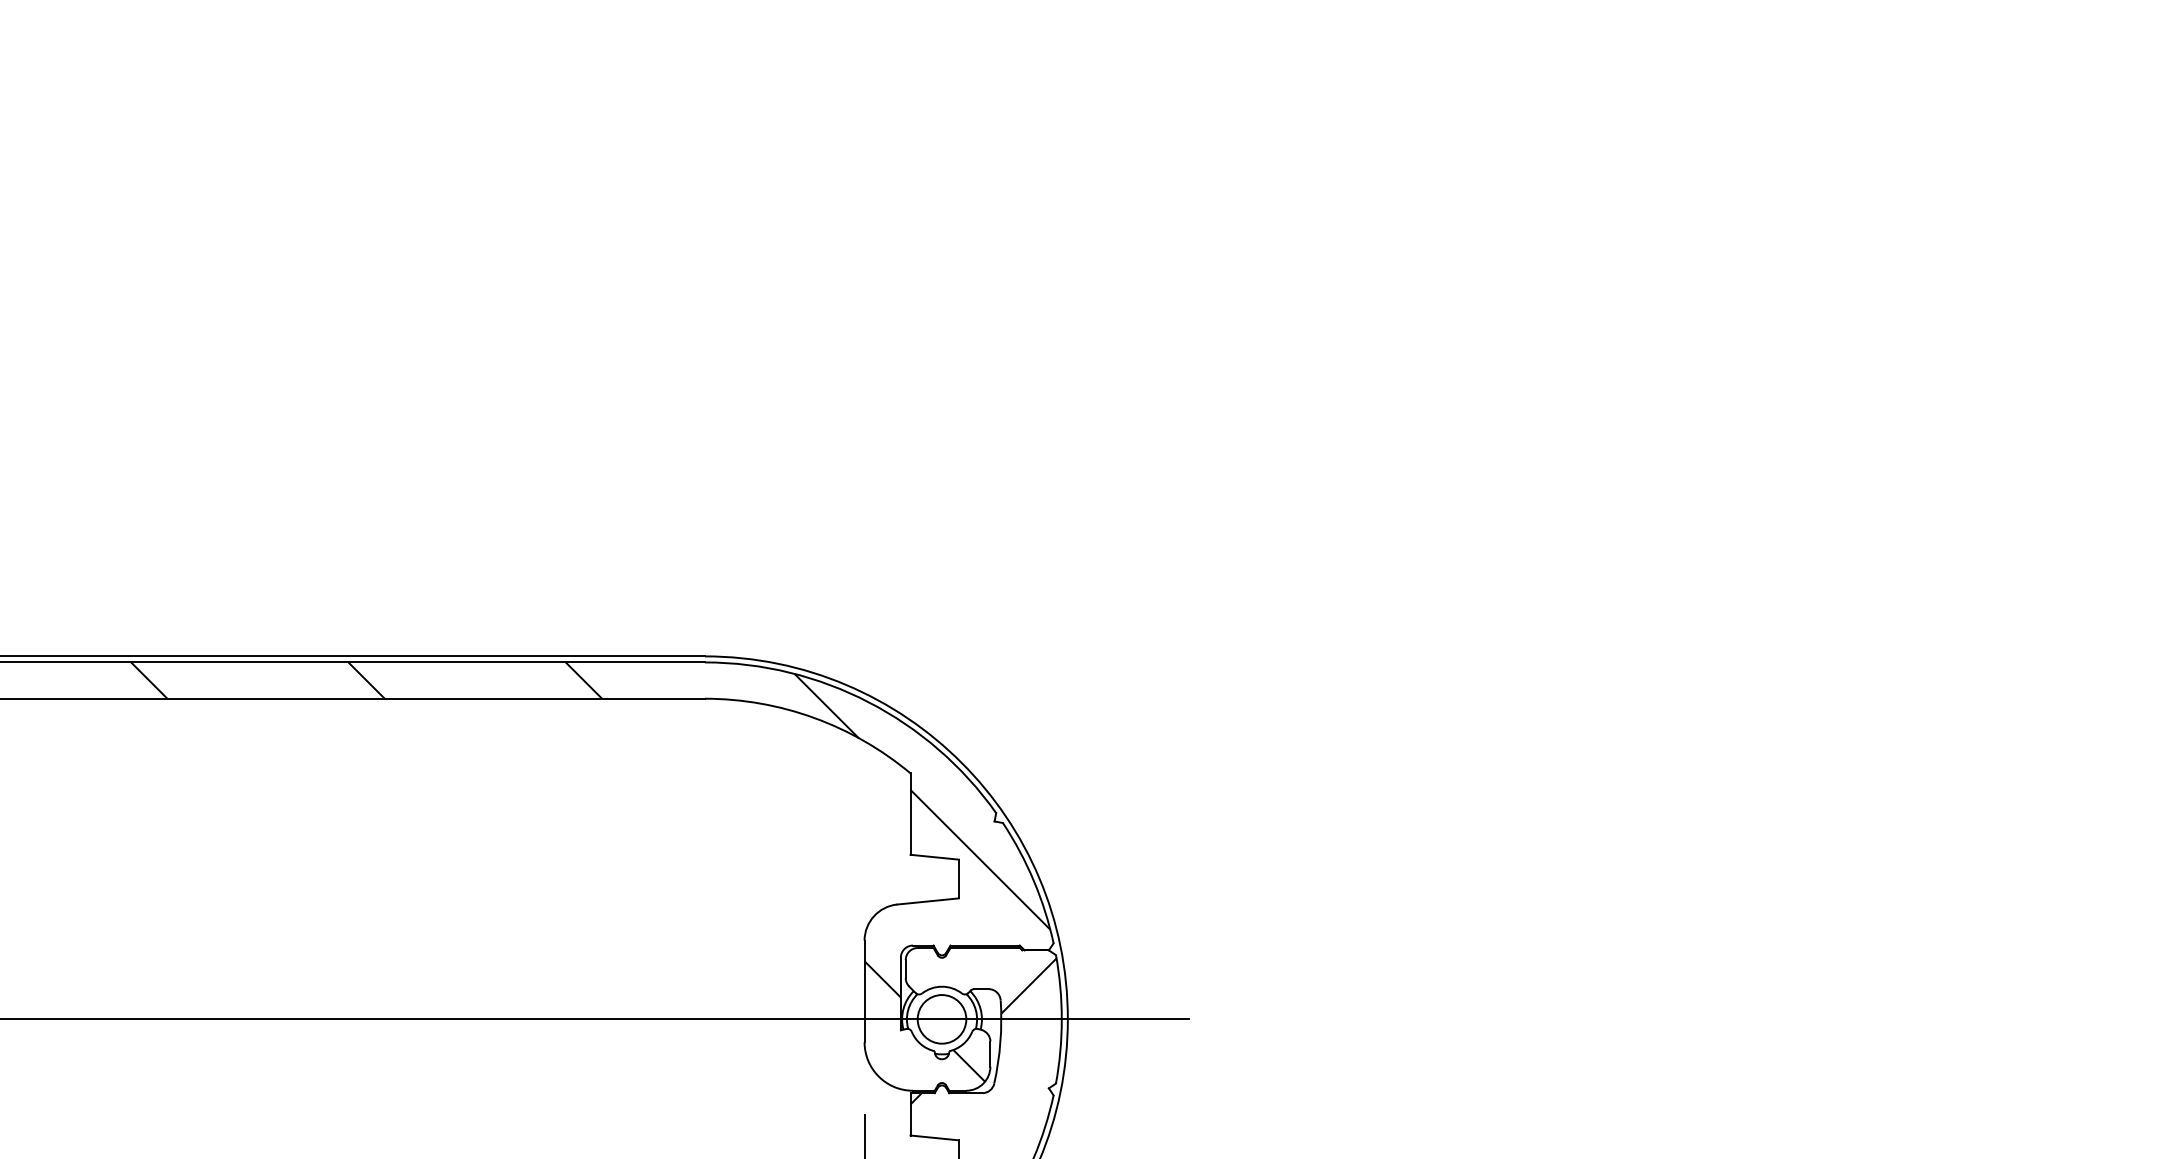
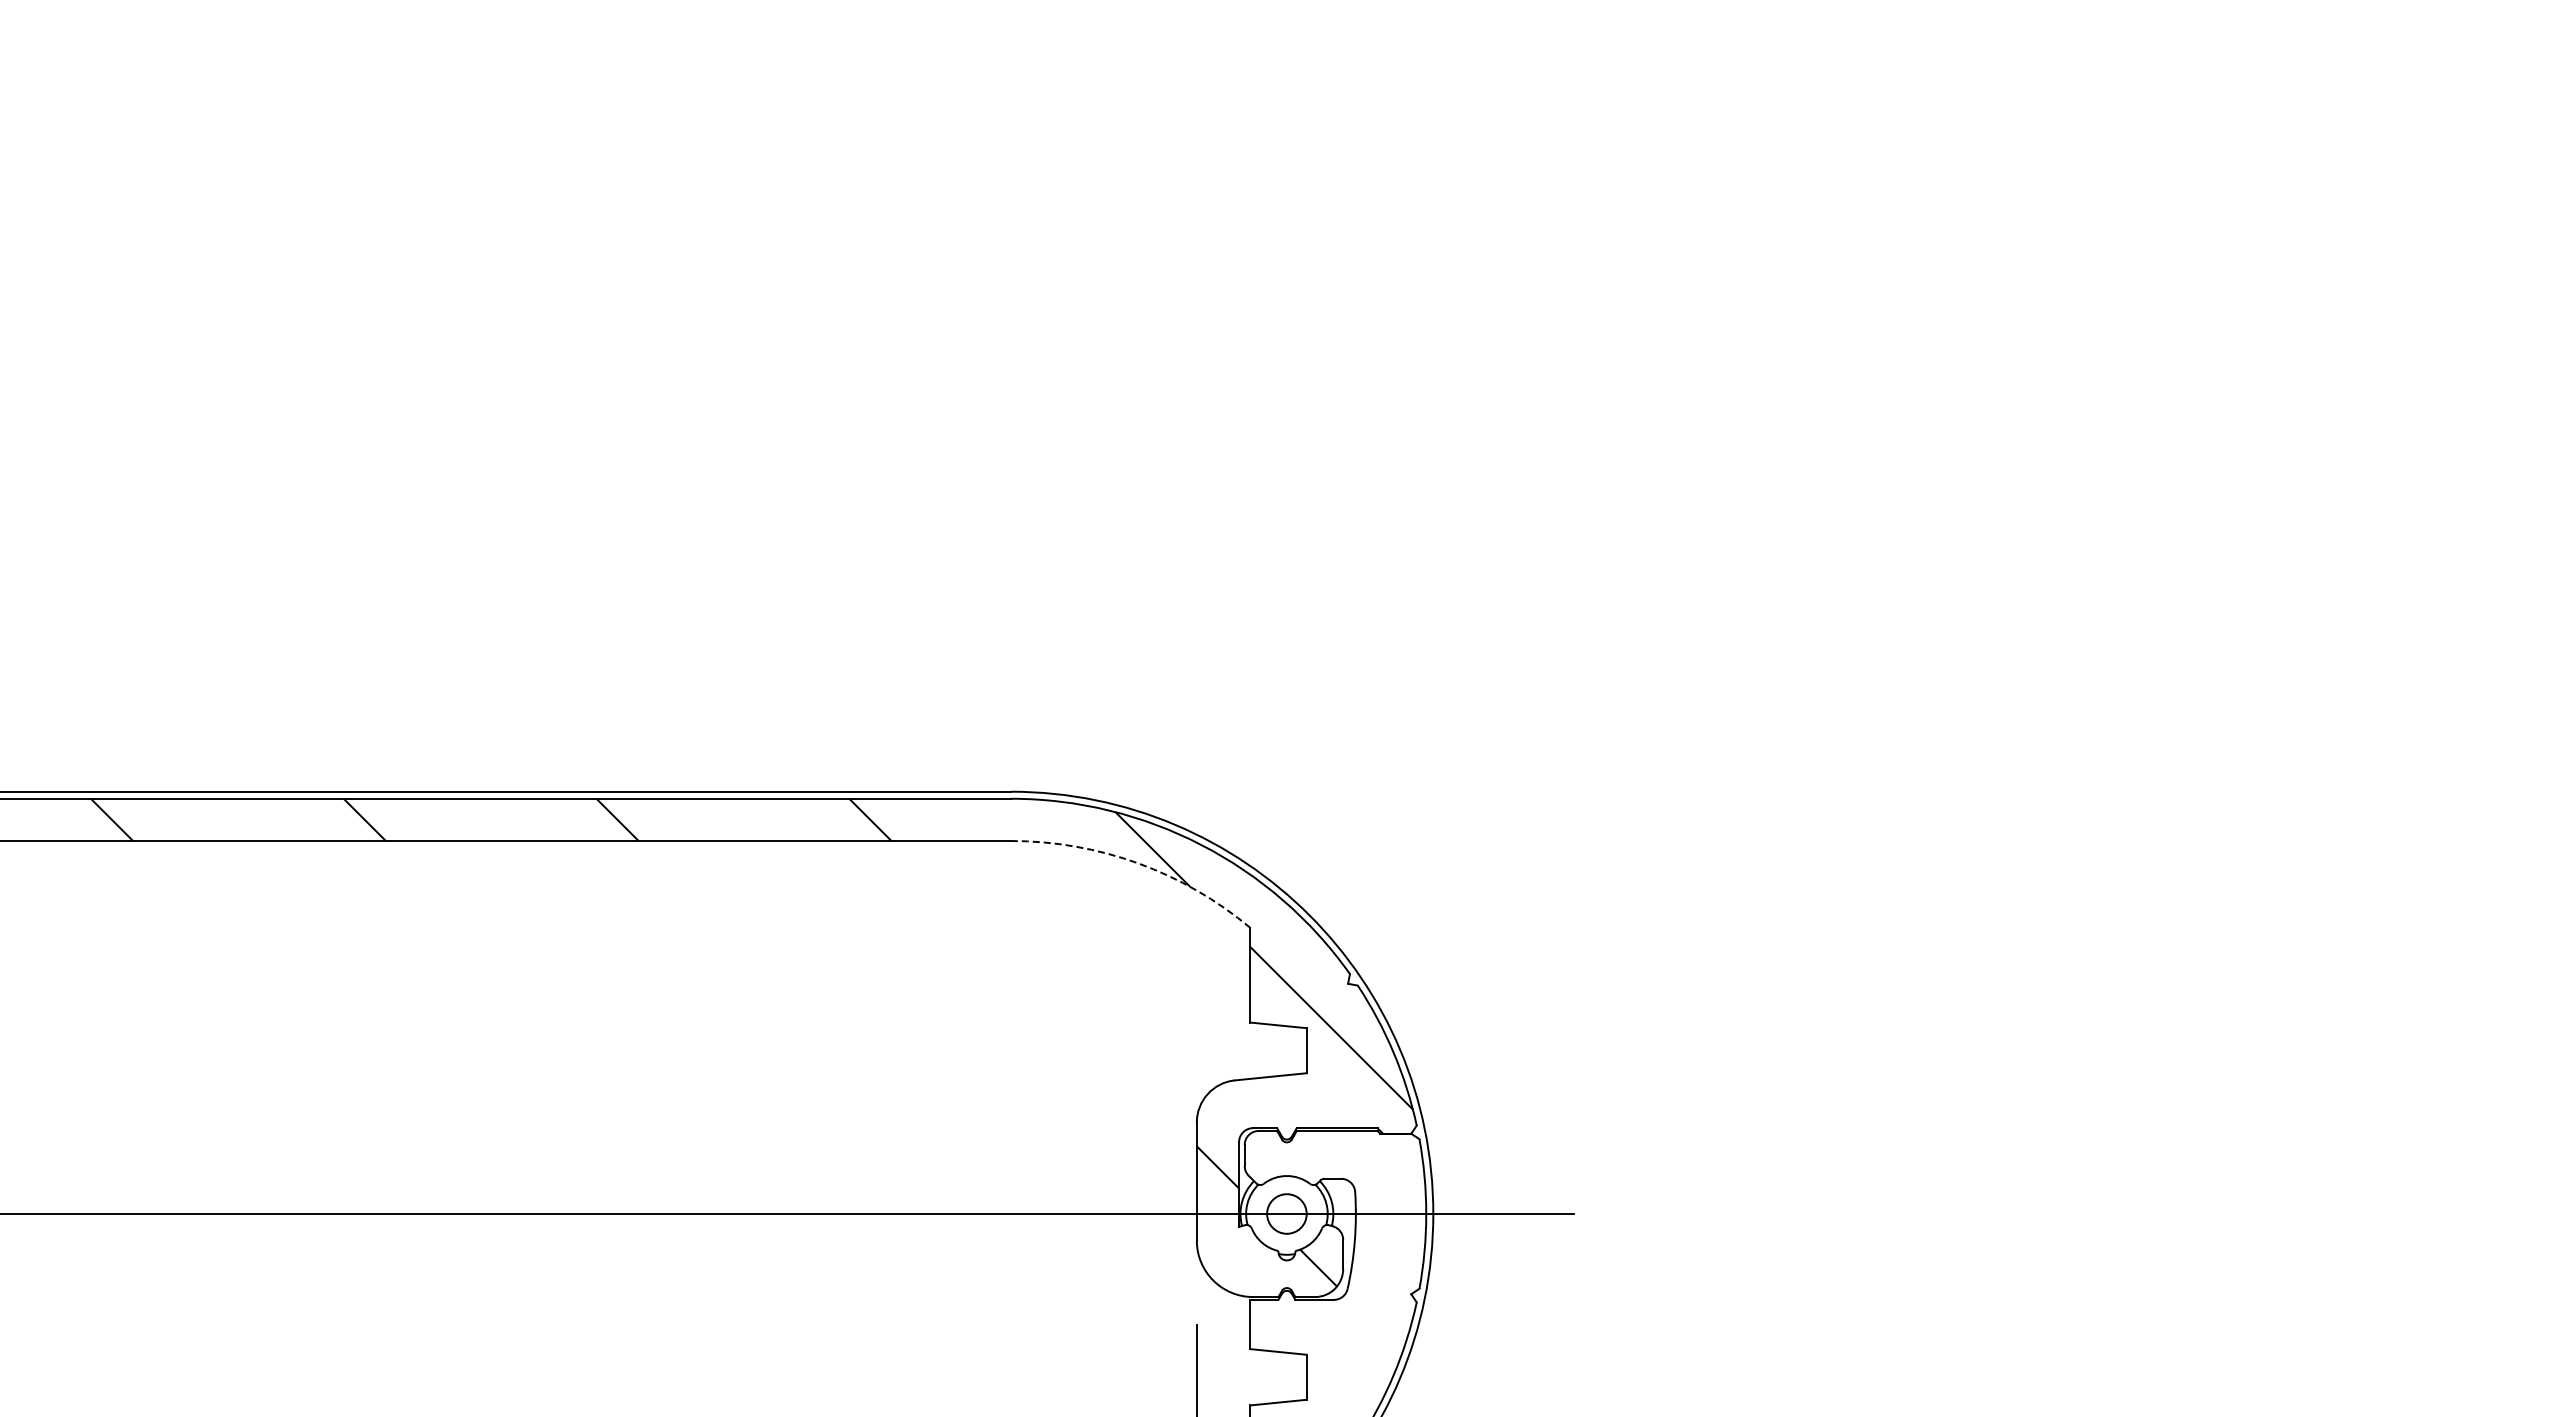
arc: (814, 718) -> (1138, 863), solid -> dashed
circle: (941, 1018) -> (1286, 1213), size x0.7
hatch: (983, 1031) -> (1335, 1228), removed

